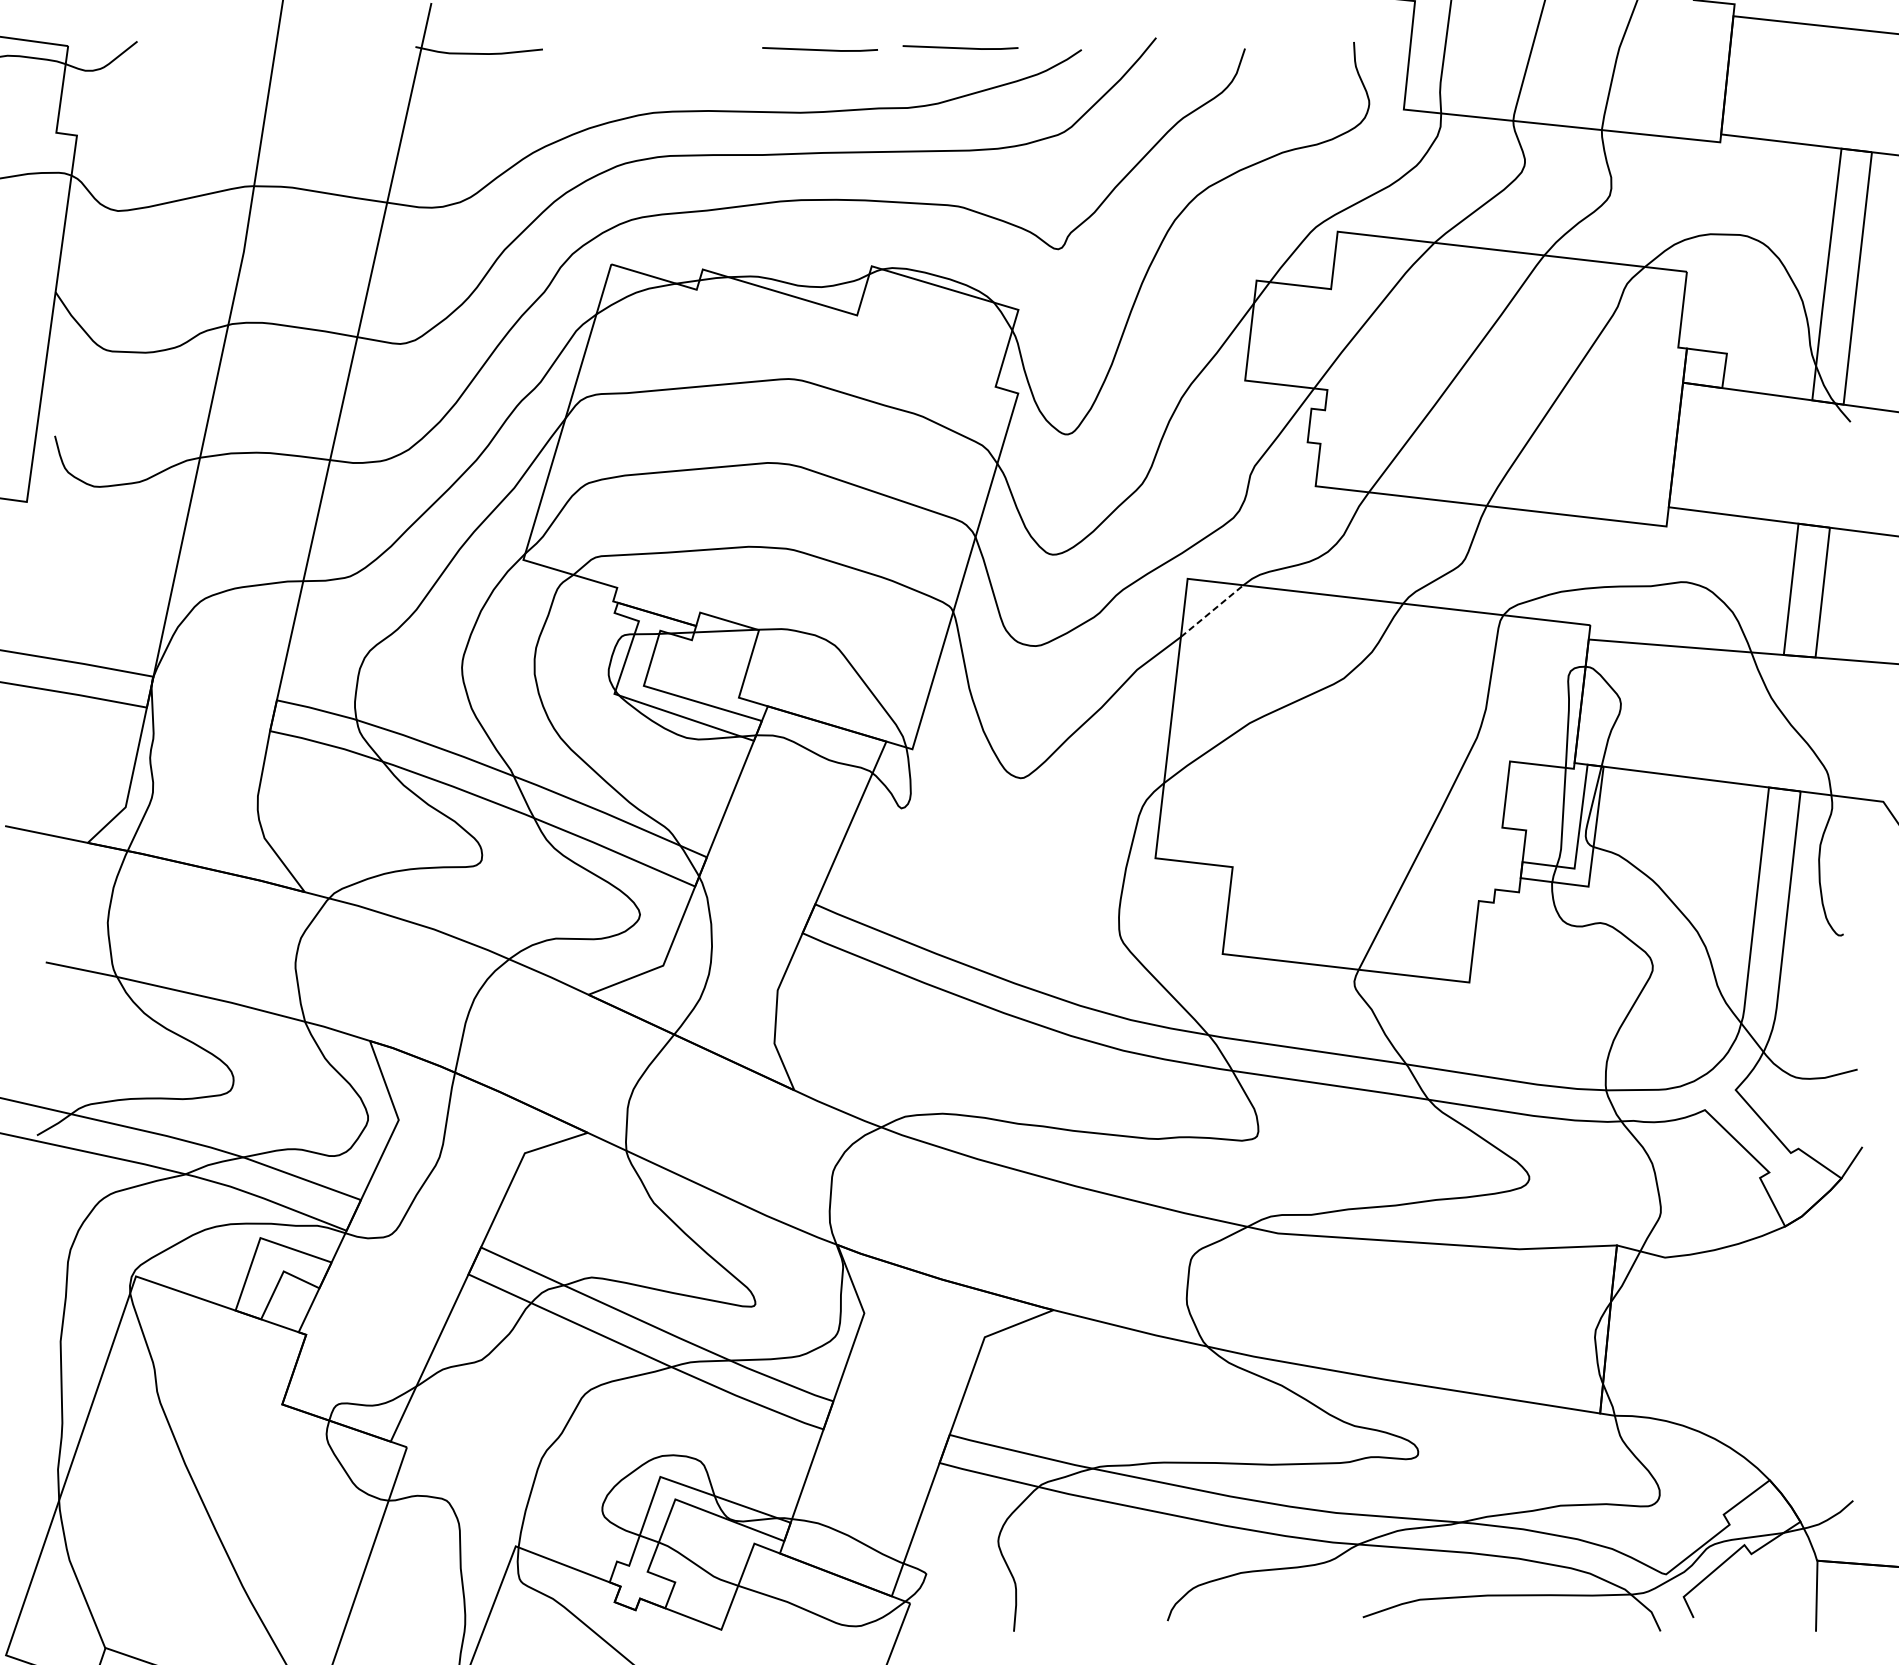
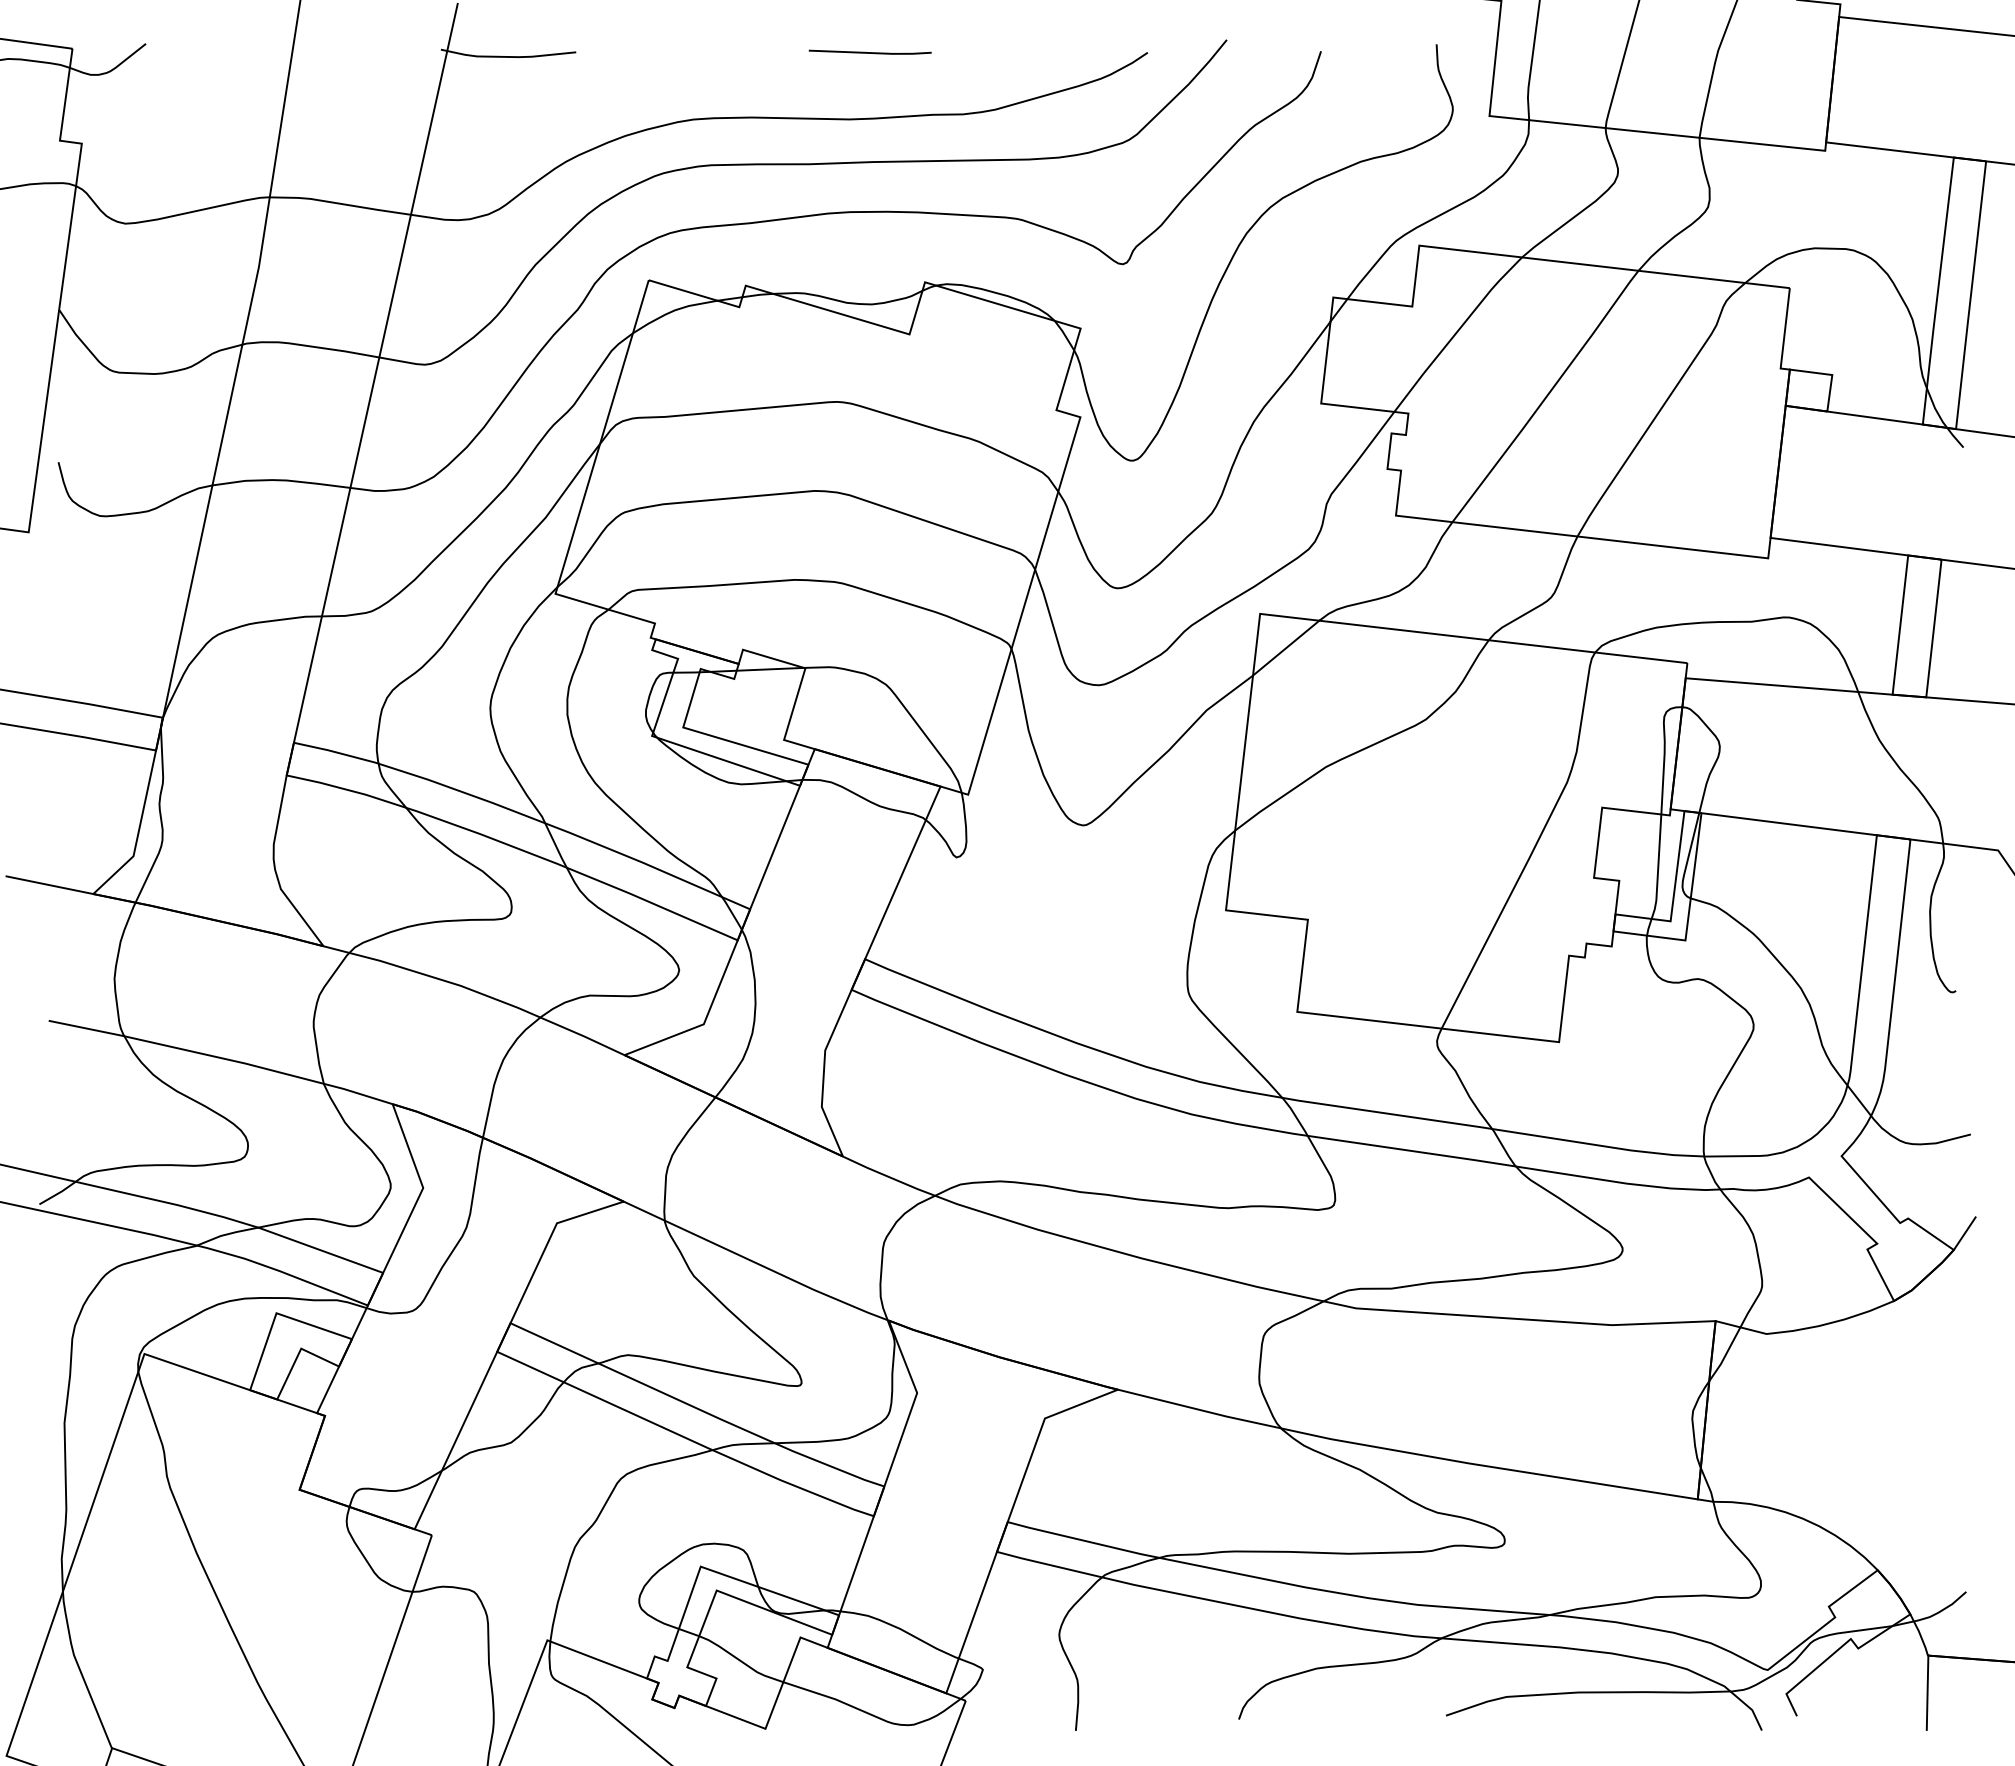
line: (959, 47) -> (1018, 50), removed
line: (1212, 610) -> (1286, 647), dashed -> solid

